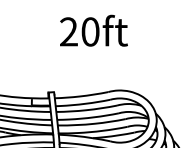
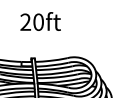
text: (93, 30) -> (40, 21), moved

